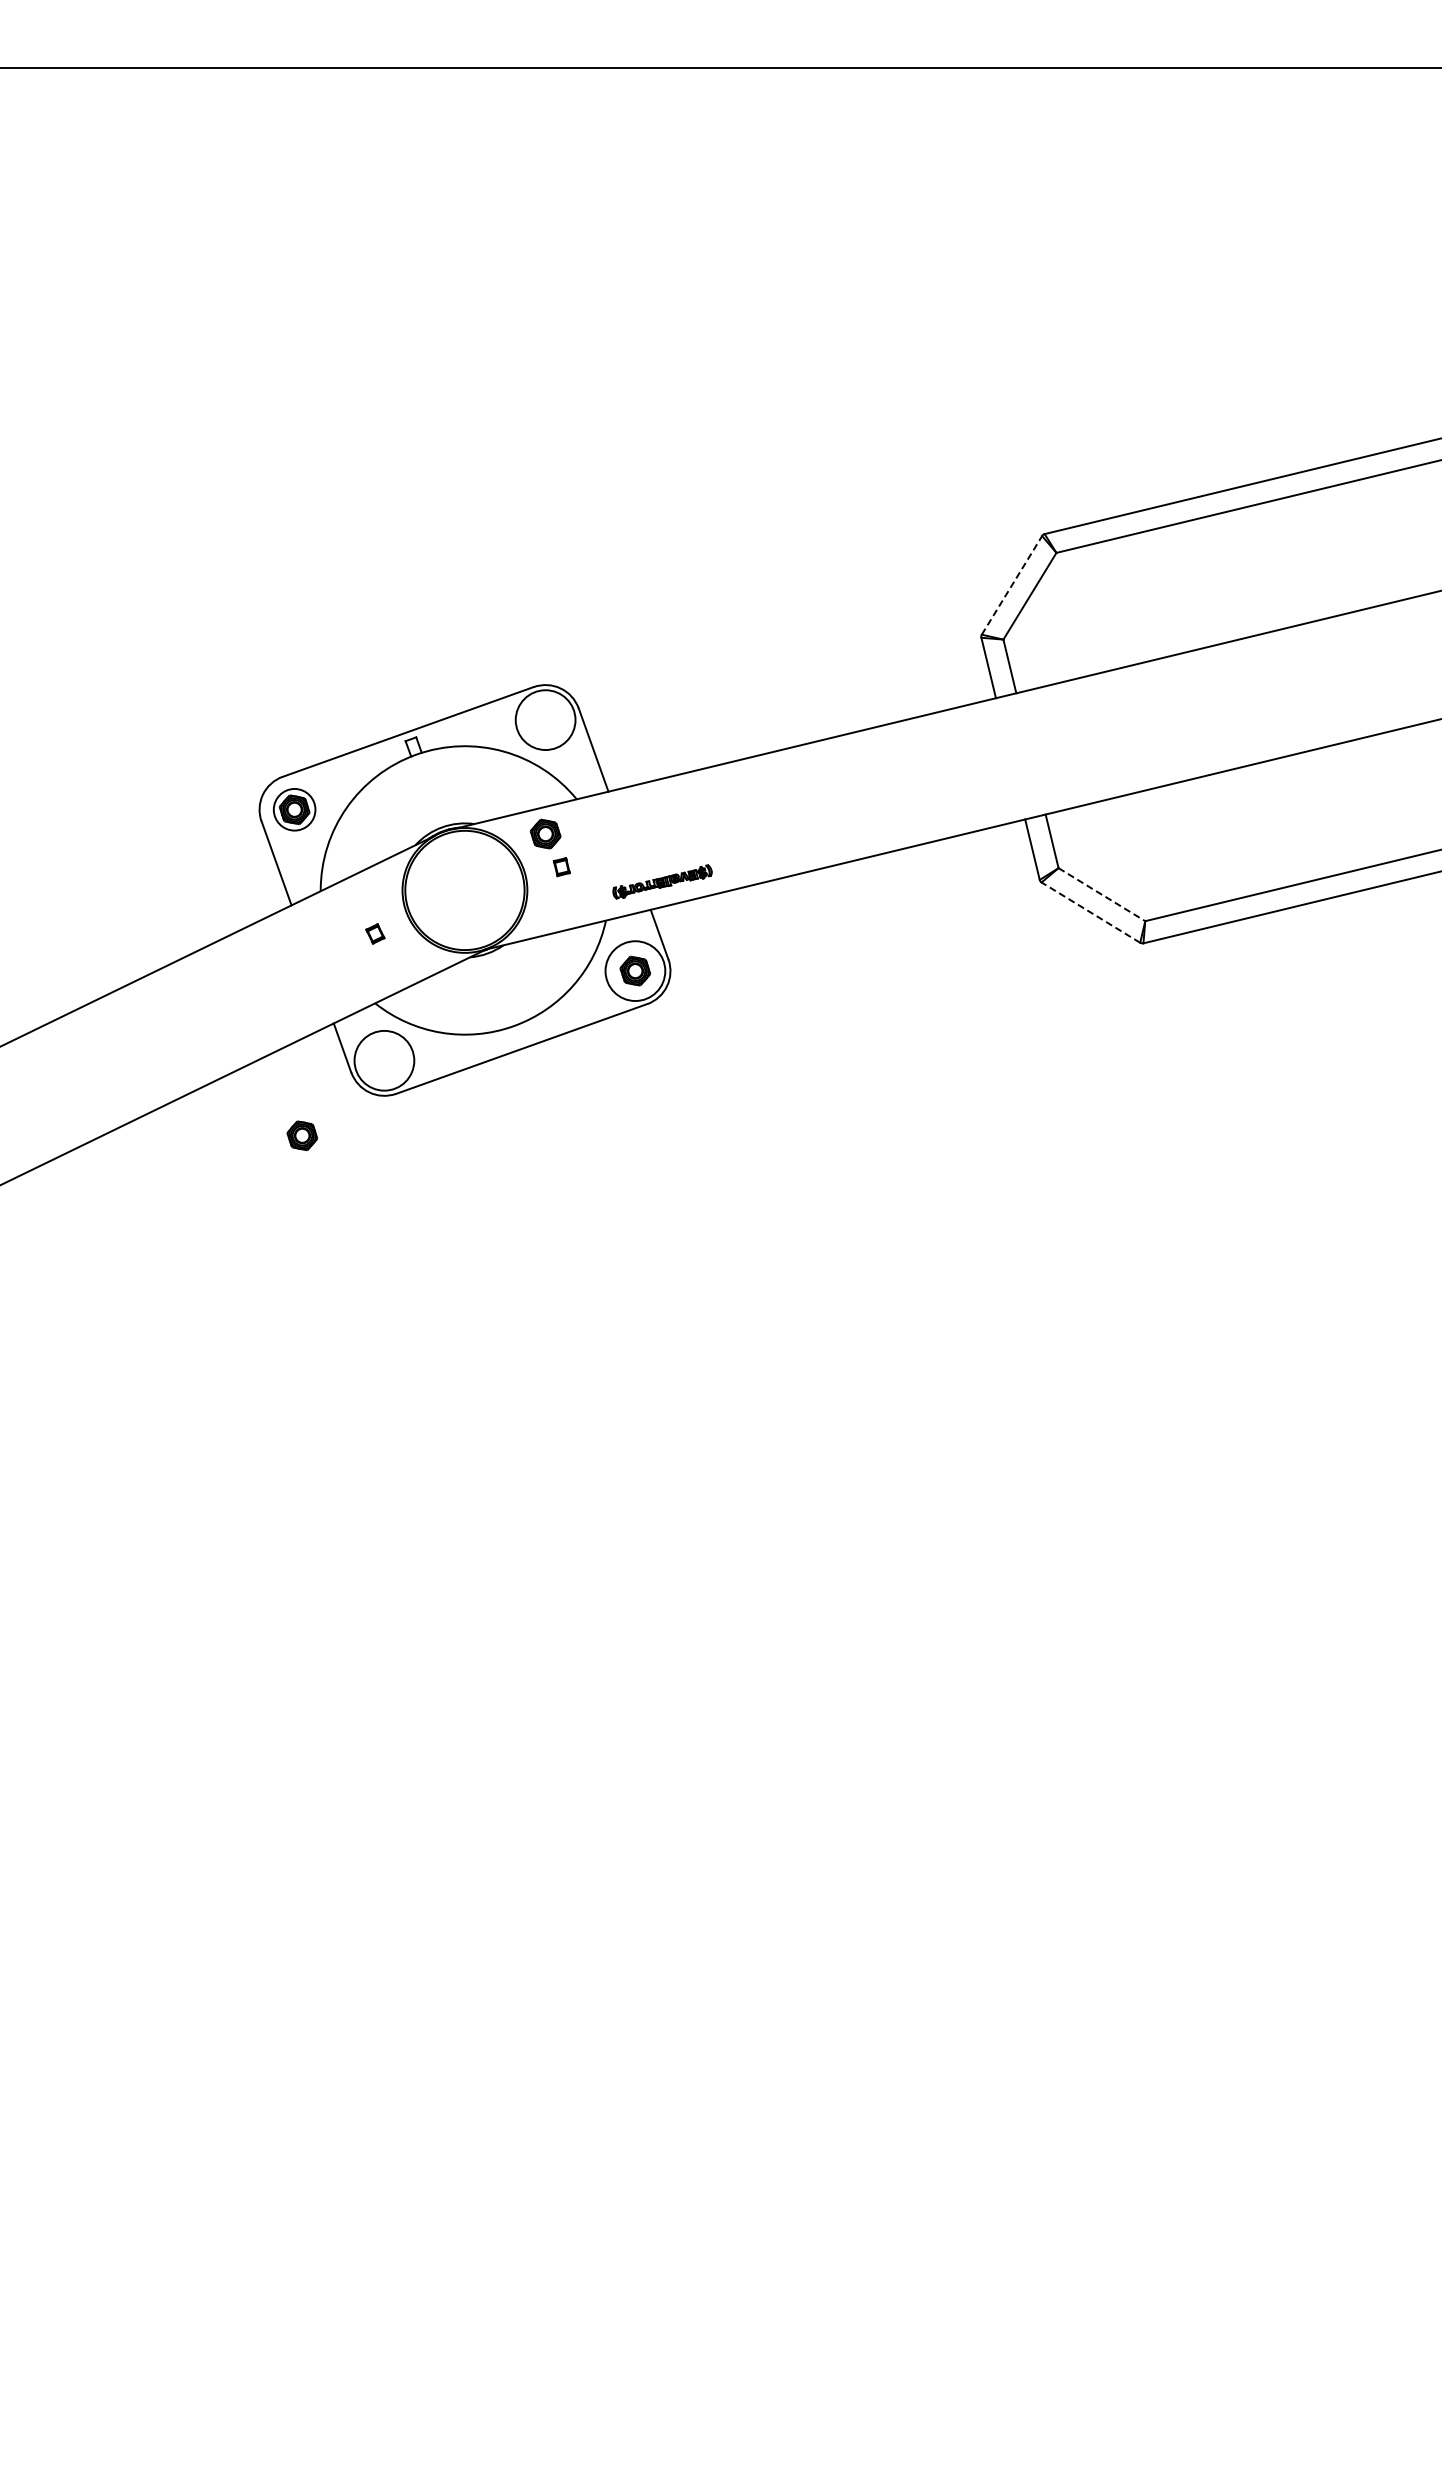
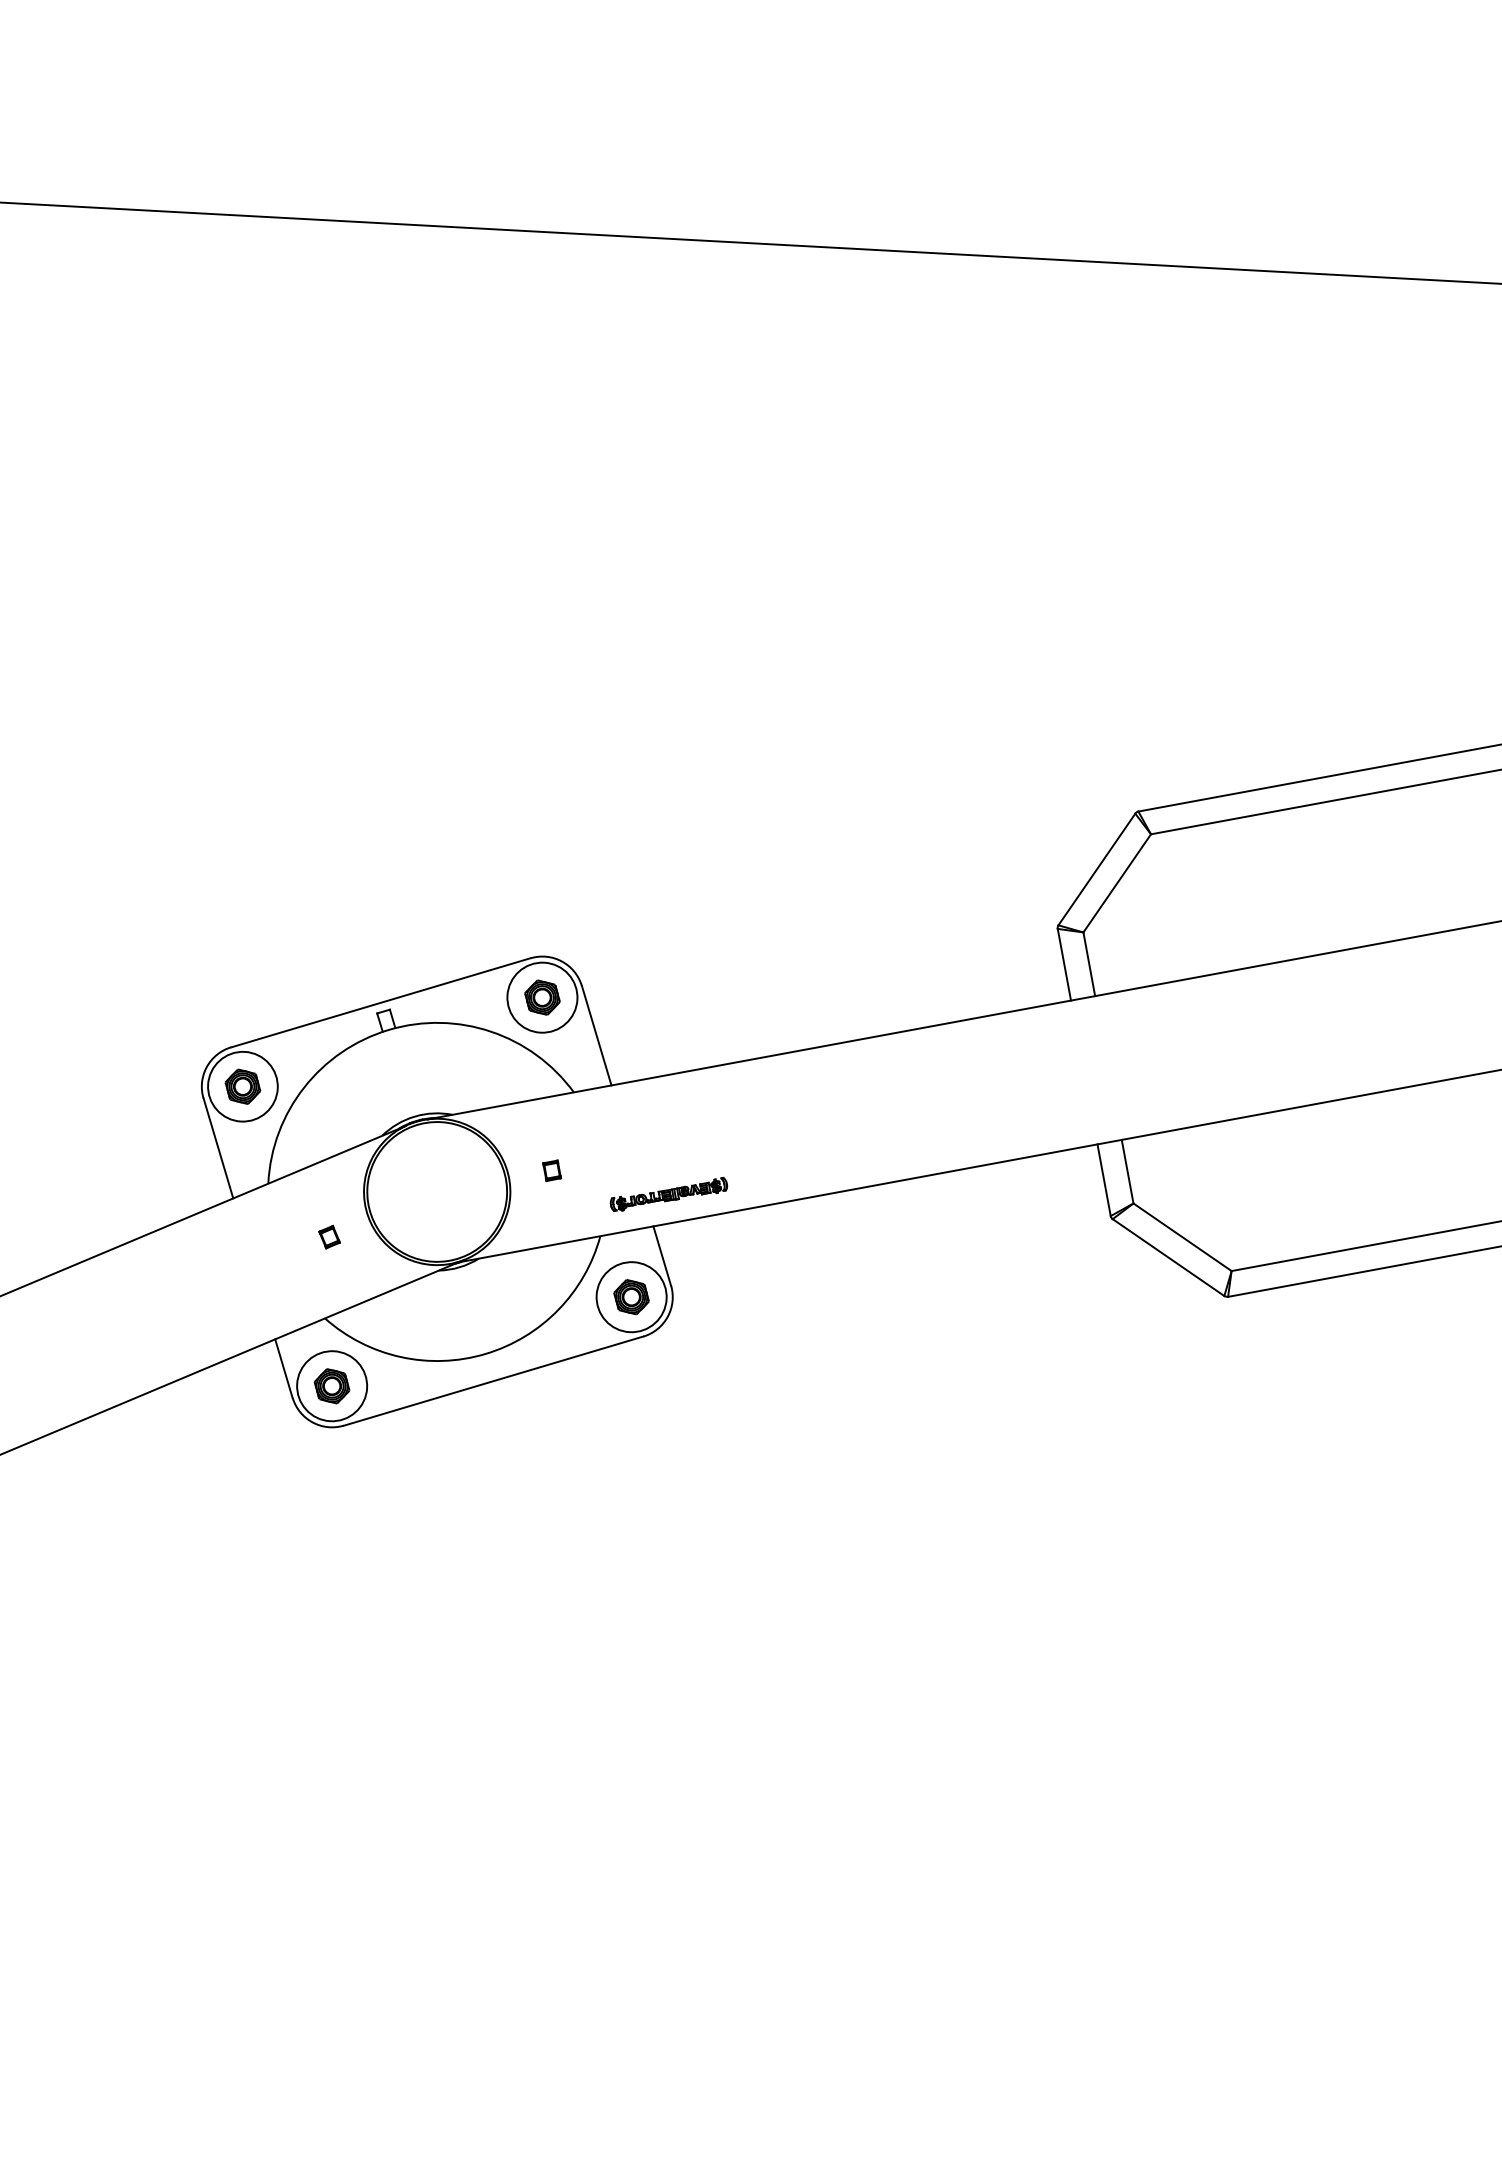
line: (1011, 585) -> (1096, 869), dashed -> solid
circle: (294, 809) -> (242, 1086), size x1.43
part: (545, 833) -> (542, 996), moved
line: (1101, 894) -> (1182, 1237), dashed -> solid
line: (1090, 912) -> (1168, 1257), dashed -> solid
part: (302, 1135) -> (332, 1385), moved

